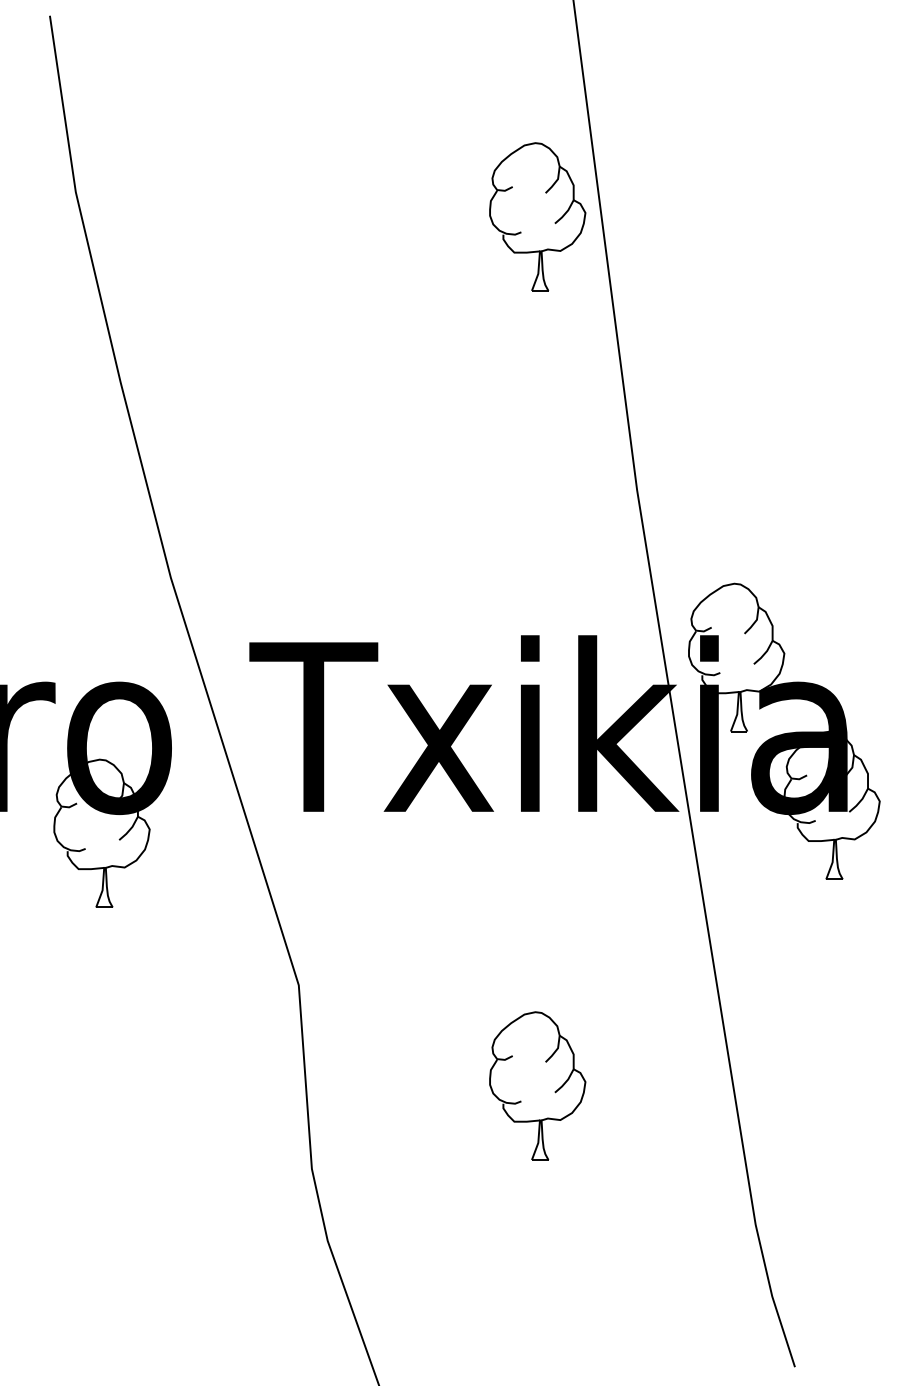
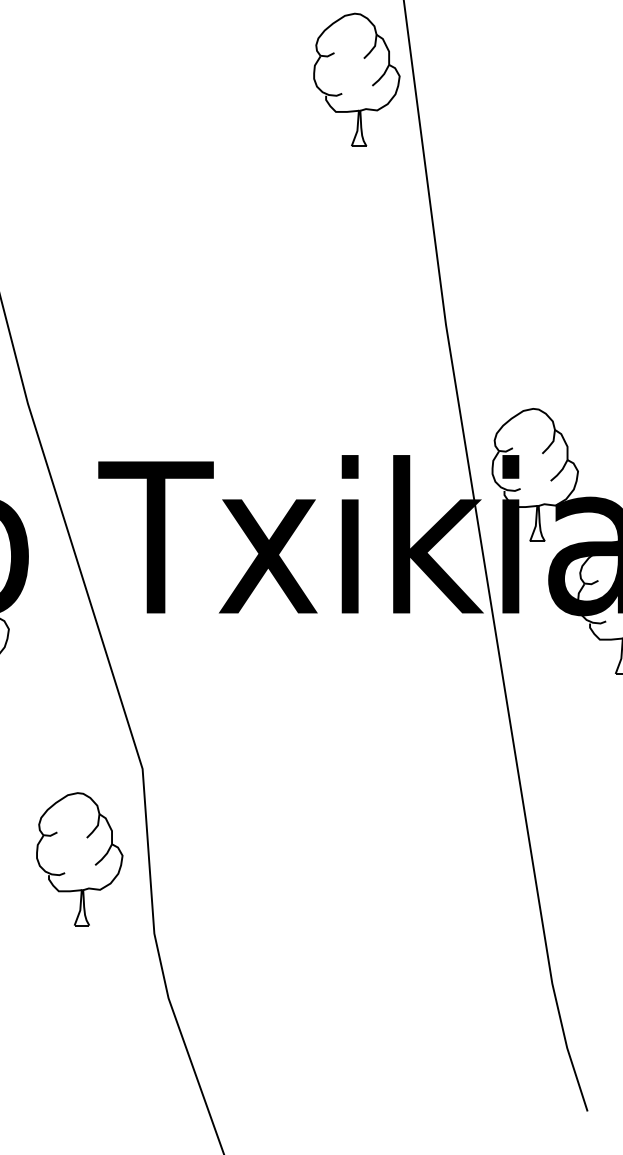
part: (537, 1085) -> (79, 858), moved

